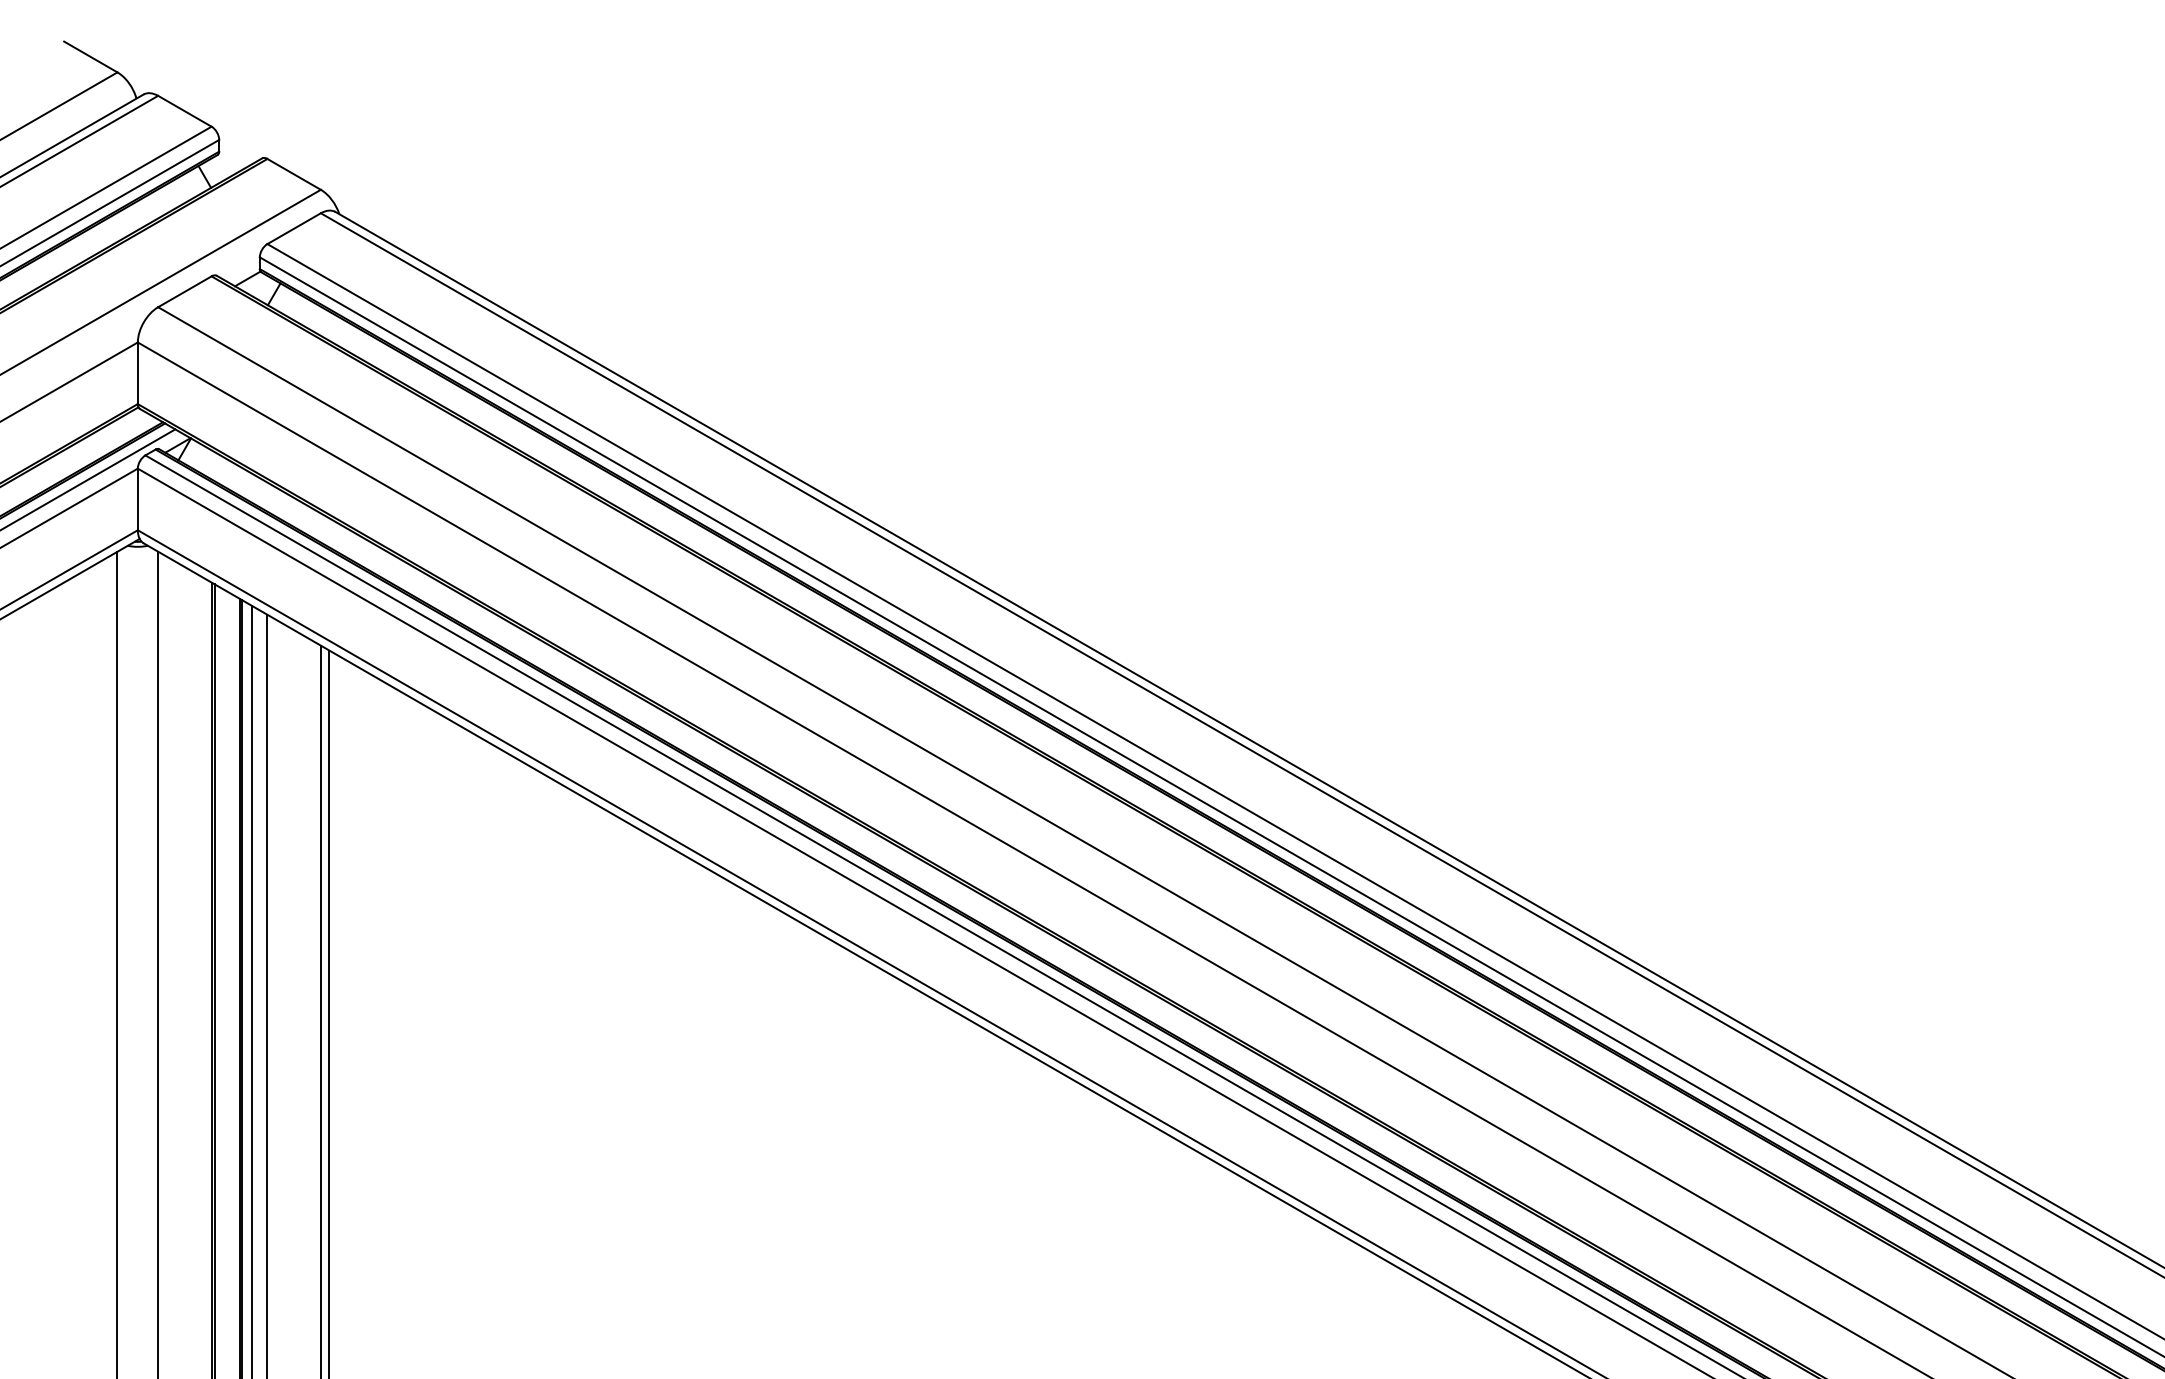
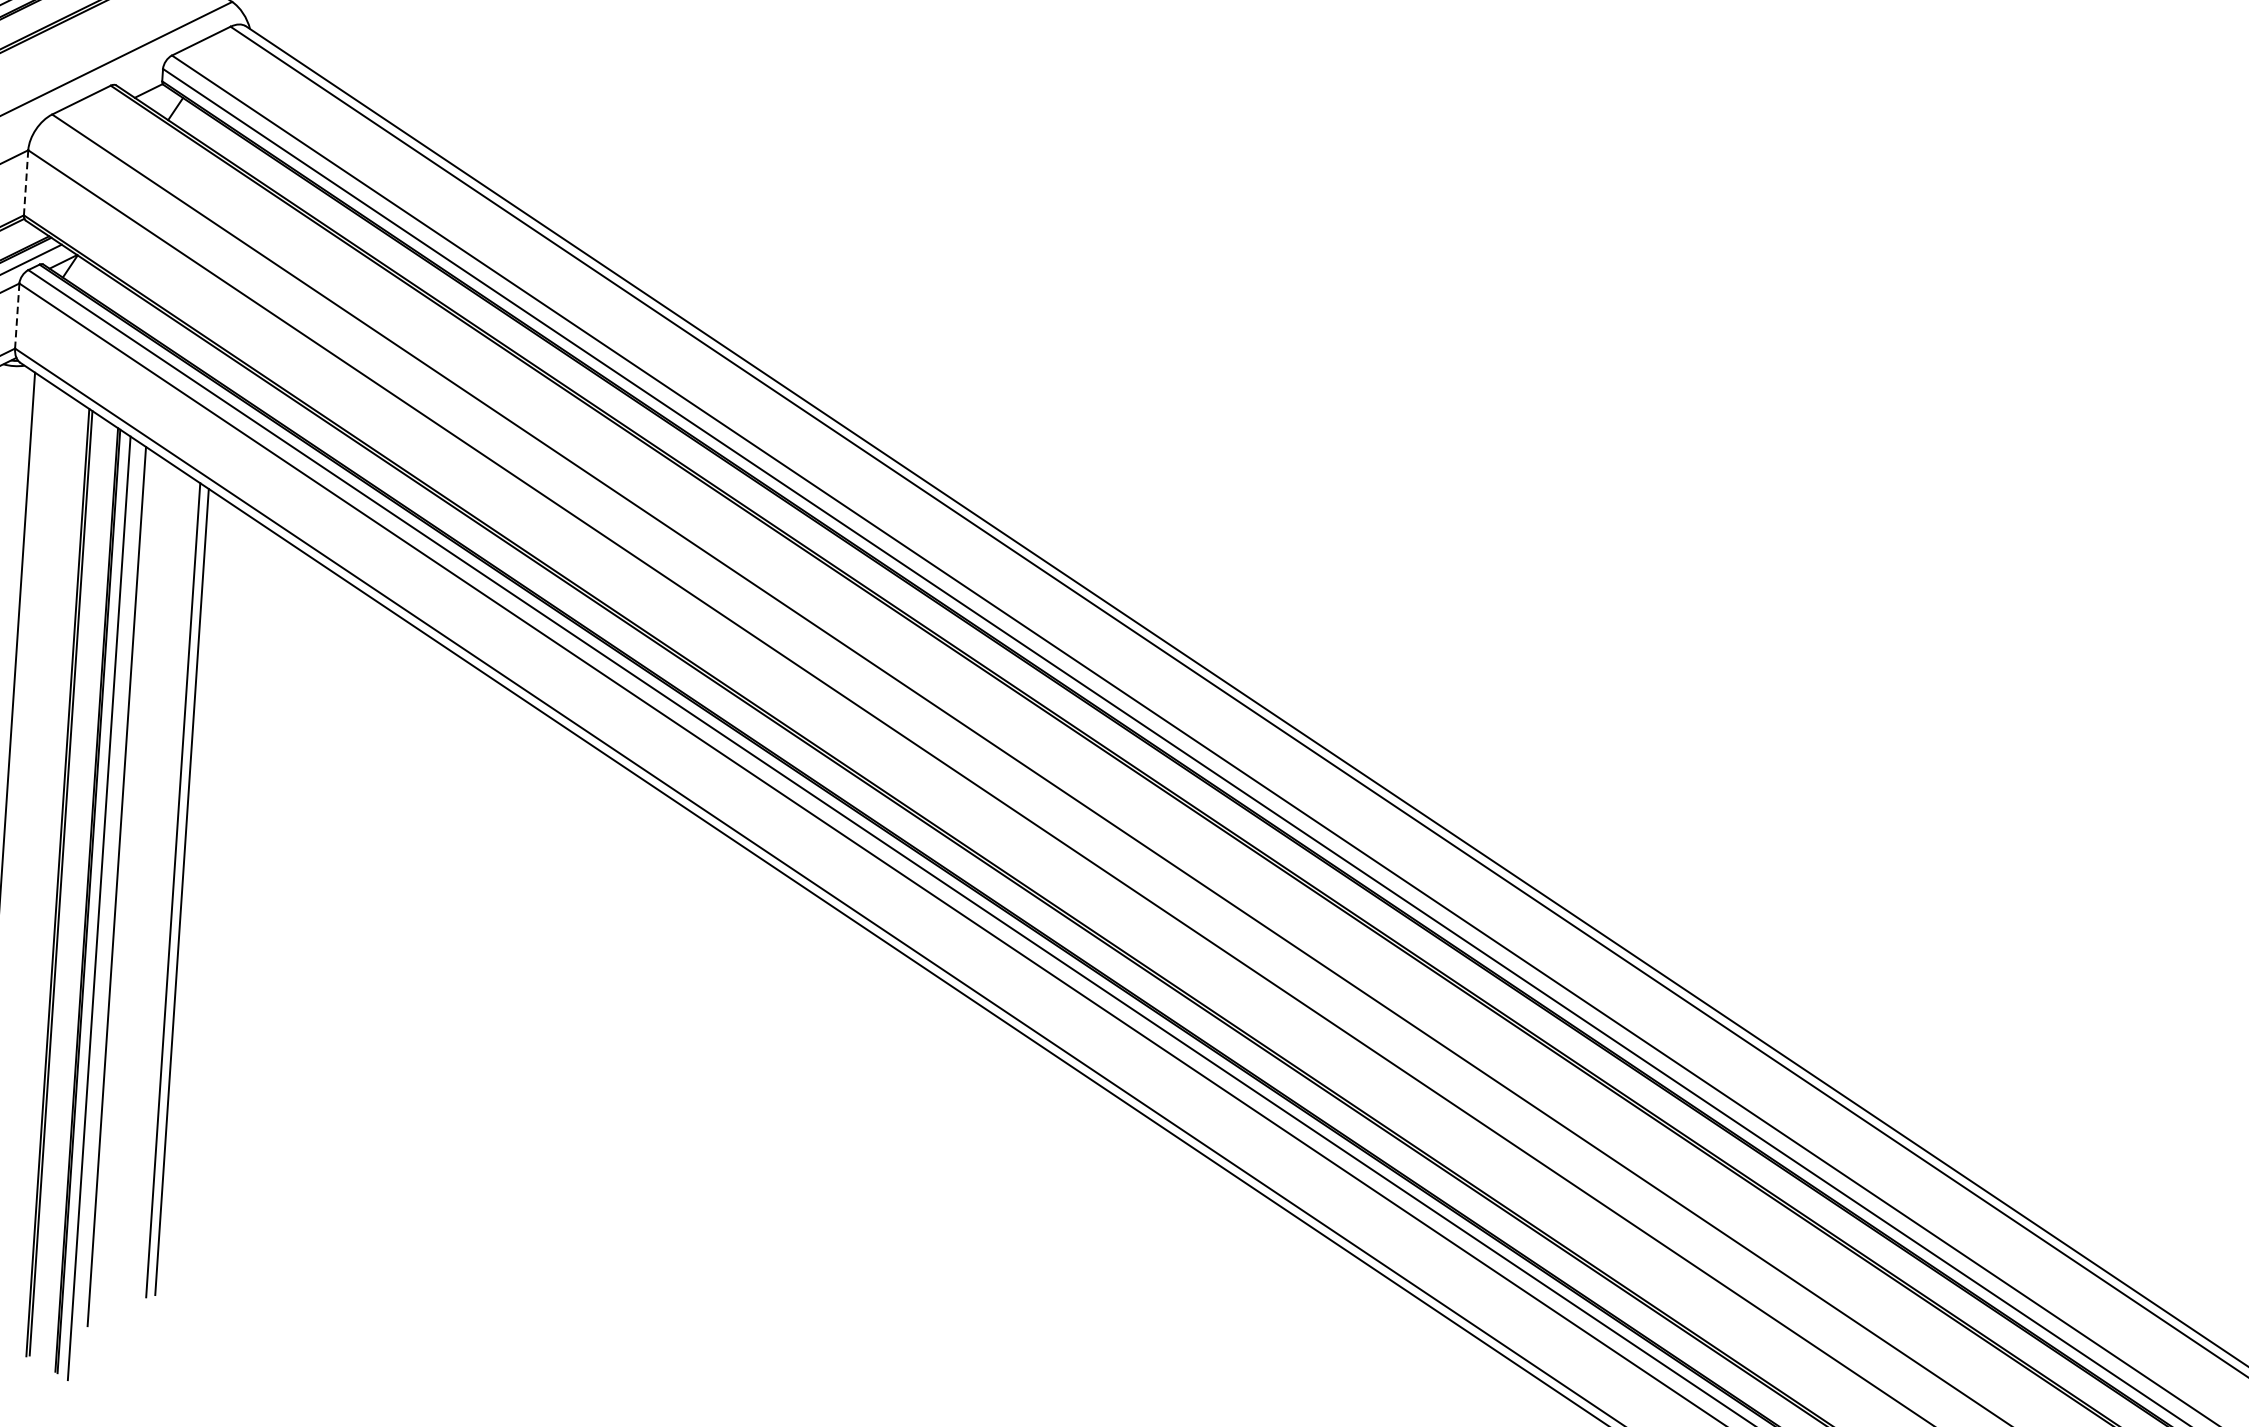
line: (137, 373) -> (25, 183), solid -> dashed
line: (137, 499) -> (16, 316), solid -> dashed

